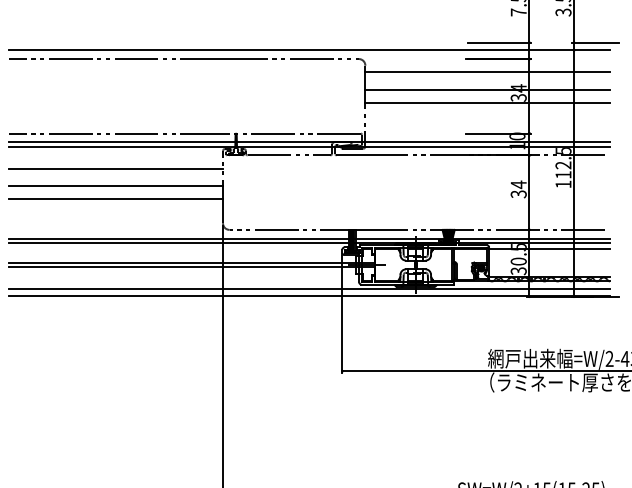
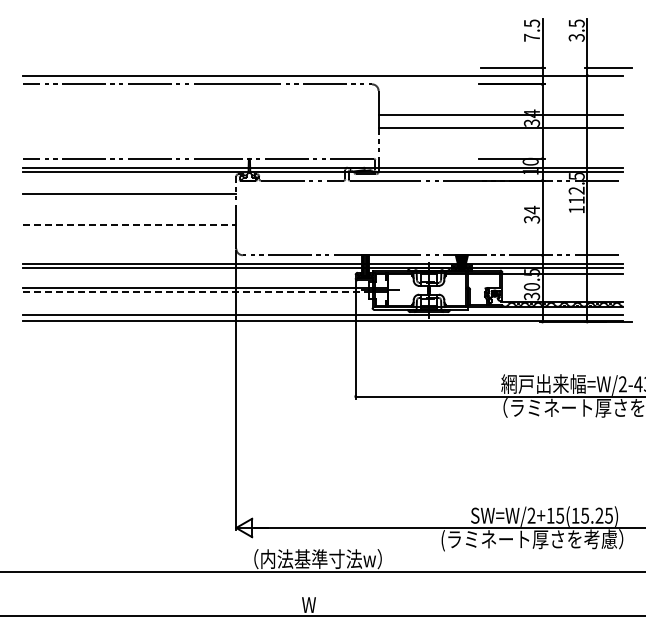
line: (487, 72) -> (500, 97), removed
line: (116, 186) -> (129, 211), removed
line: (116, 199) -> (129, 224), solid -> dashed
line: (183, 267) -> (196, 292), solid -> dashed

